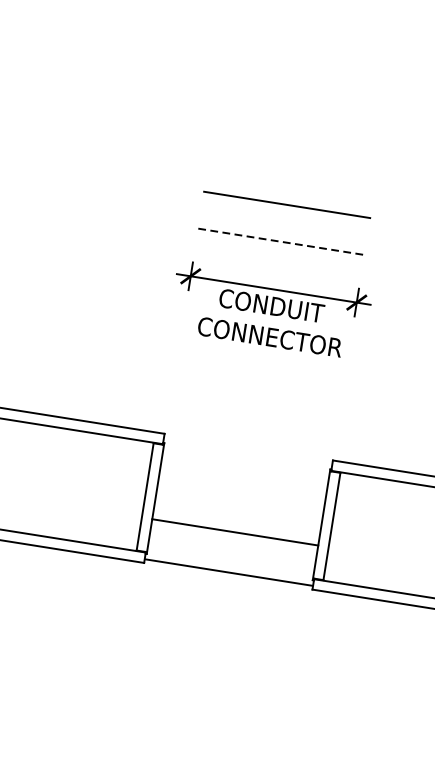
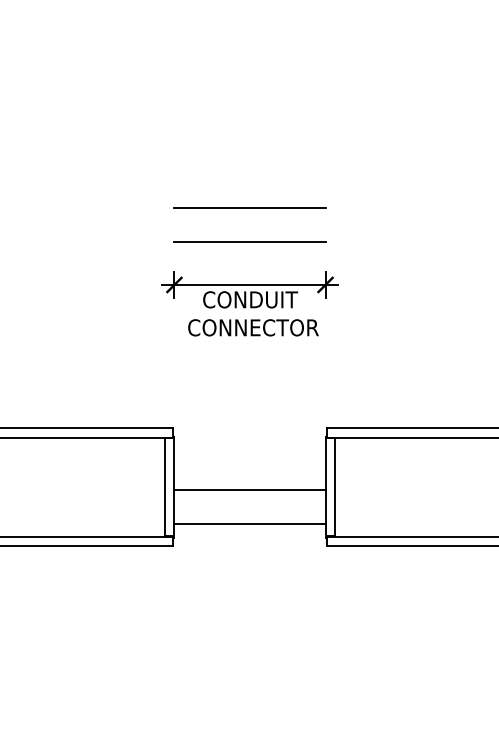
line: (280, 241) -> (249, 241), dashed -> solid
line: (234, 532) -> (249, 490), moved
line: (228, 572) -> (249, 523), moved

